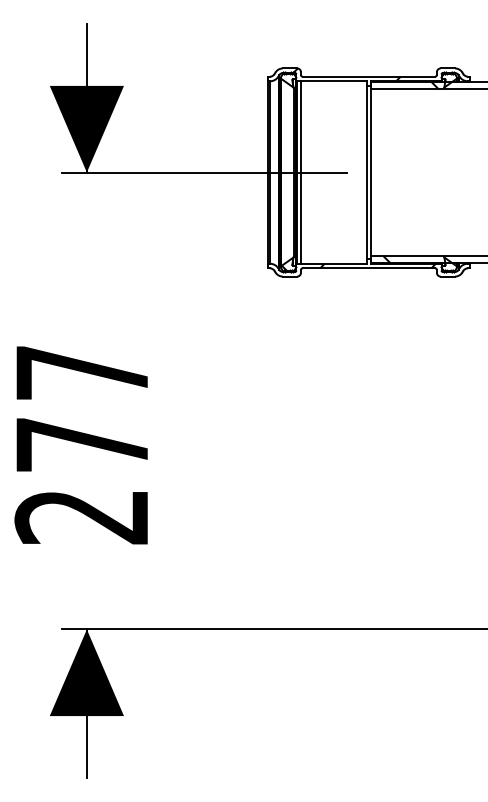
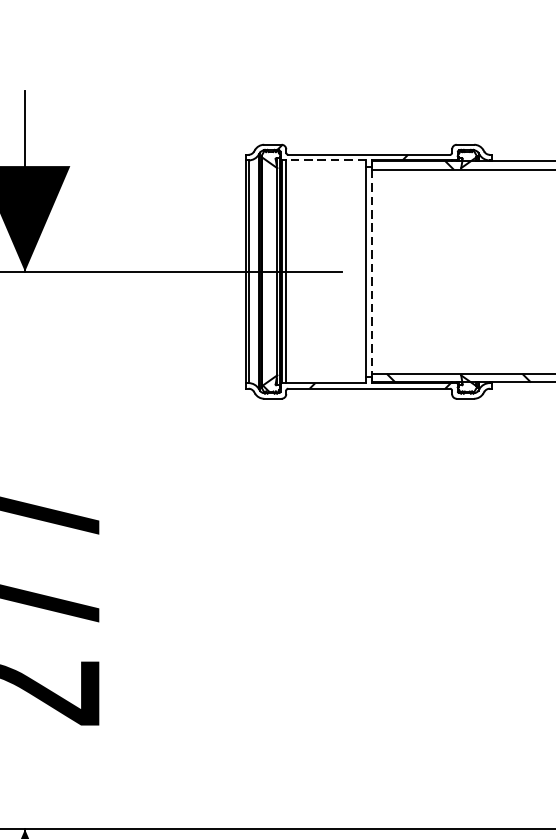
line: (333, 81) -> (325, 160), solid -> dashed
line: (371, 172) -> (372, 271), solid -> dashed

